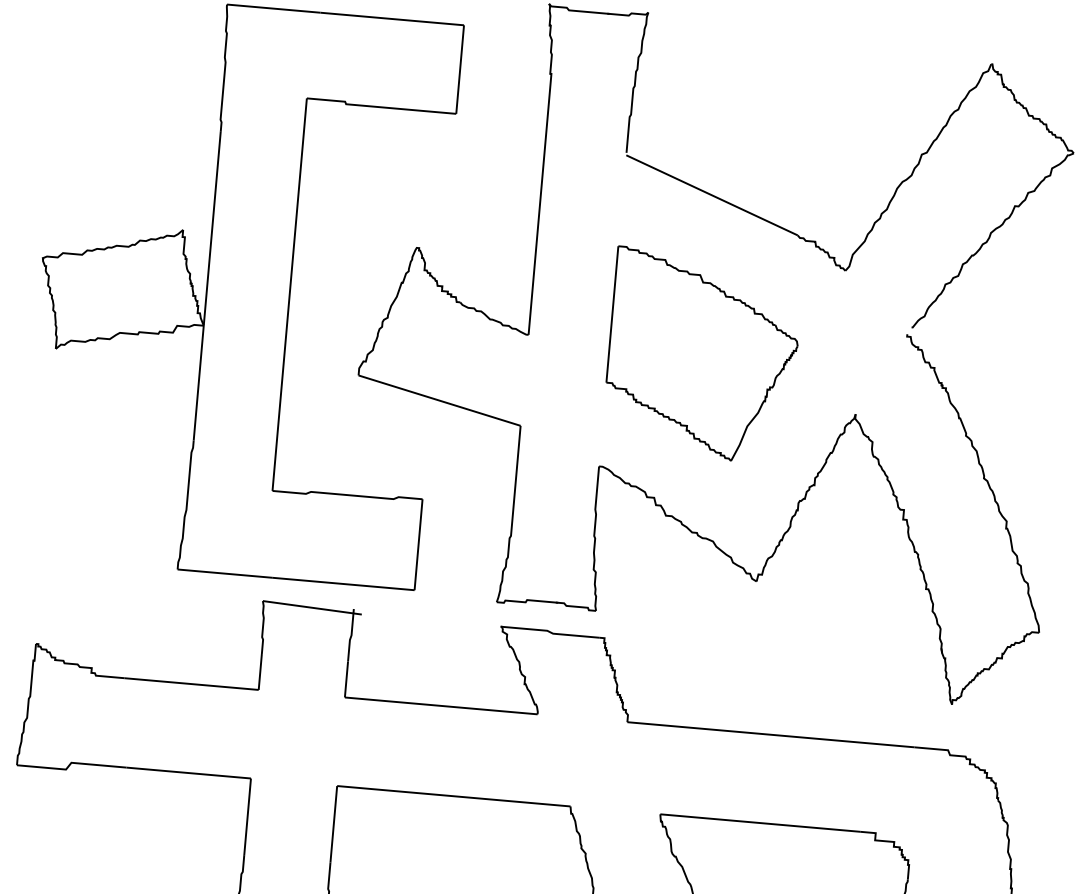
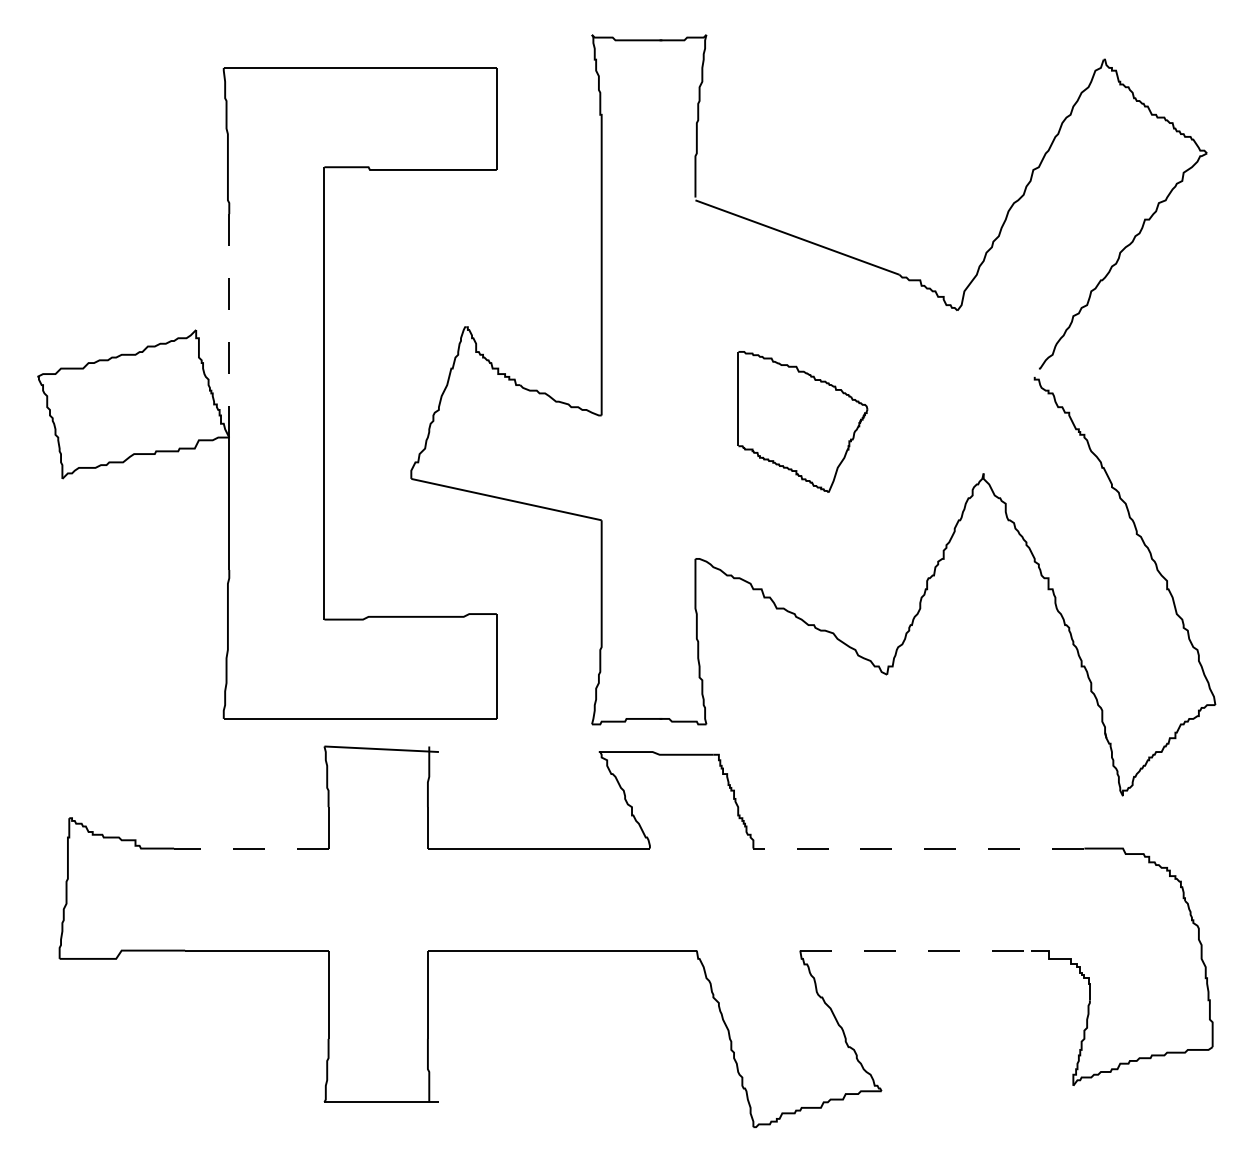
line: (212, 228) -> (229, 325), solid -> dashed
part: (702, 355) -> (802, 421), size x0.6
line: (190, 683) -> (250, 848), solid -> dashed
line: (770, 734) -> (918, 848), solid -> dashed
line: (760, 822) -> (915, 950), solid -> dashed

